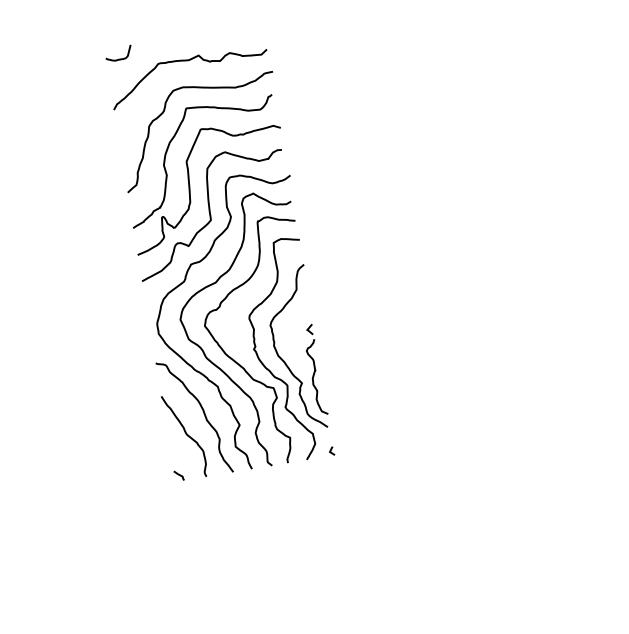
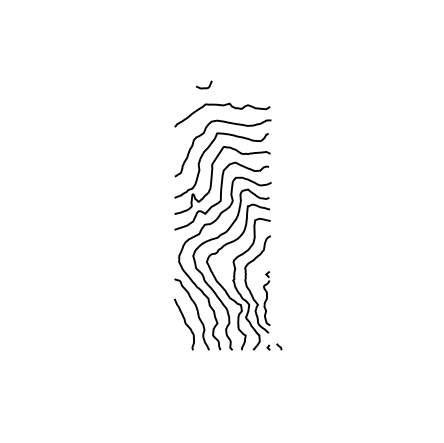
curve: (119, 58) -> (204, 87), moved
line: (179, 474) -> (279, 346), moved

